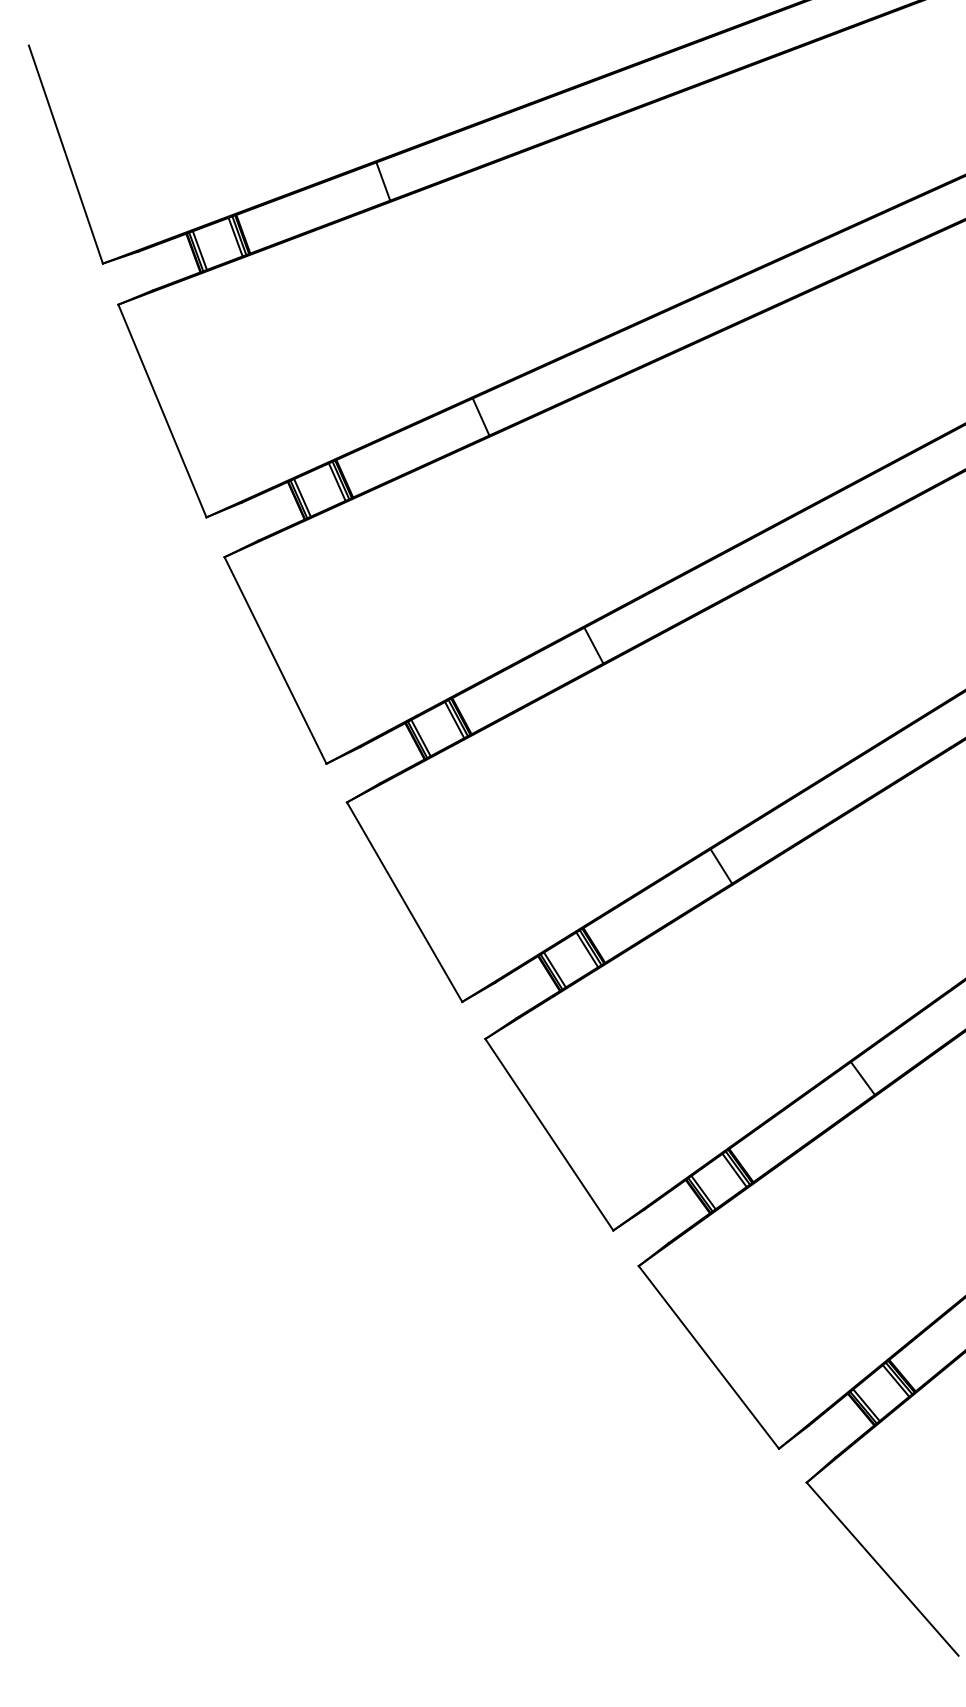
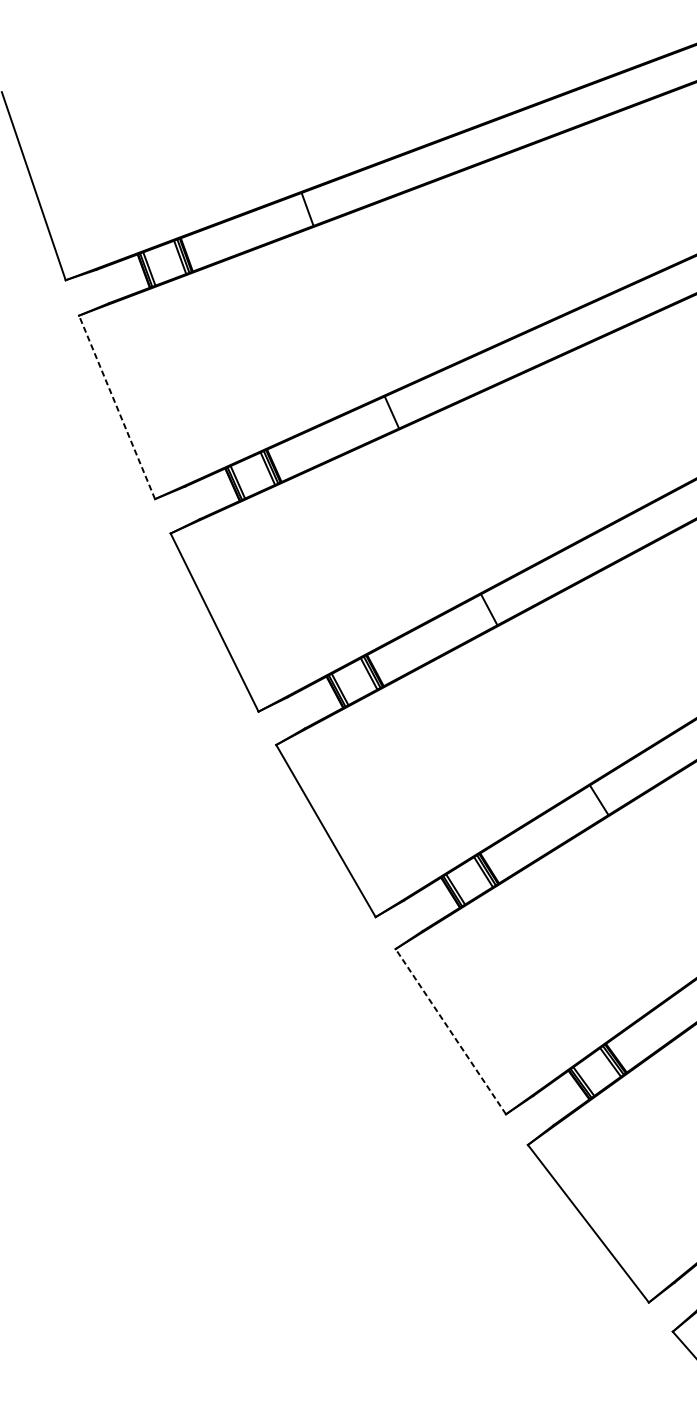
line: (162, 410) -> (117, 406), solid -> dashed
line: (549, 1134) -> (450, 1031), solid -> dashed

